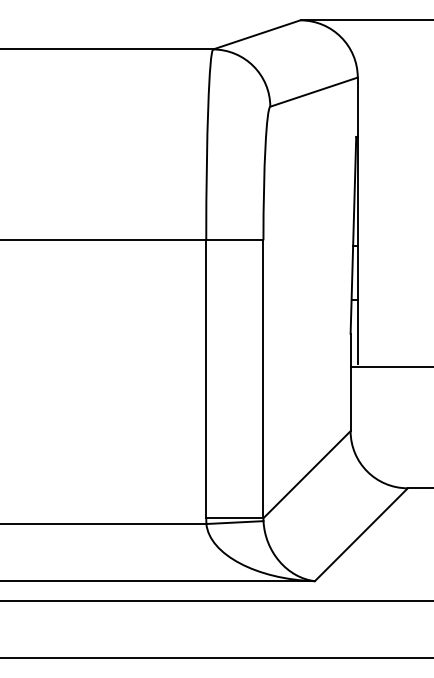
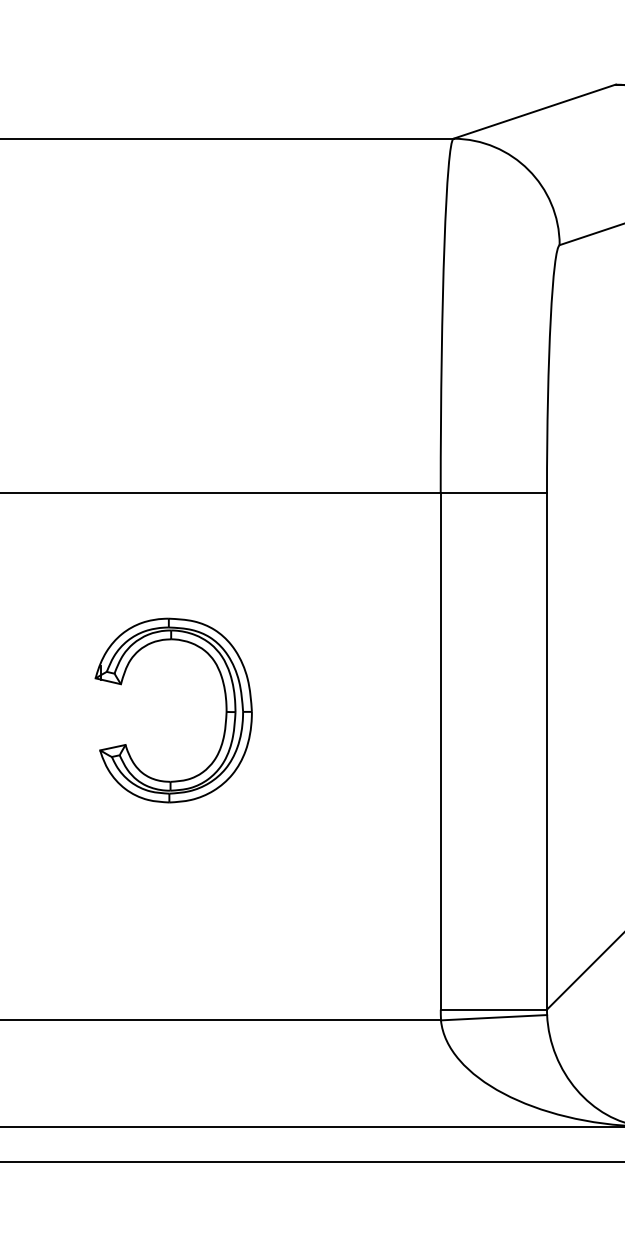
part: (89, 352) -> (223, 701), added

